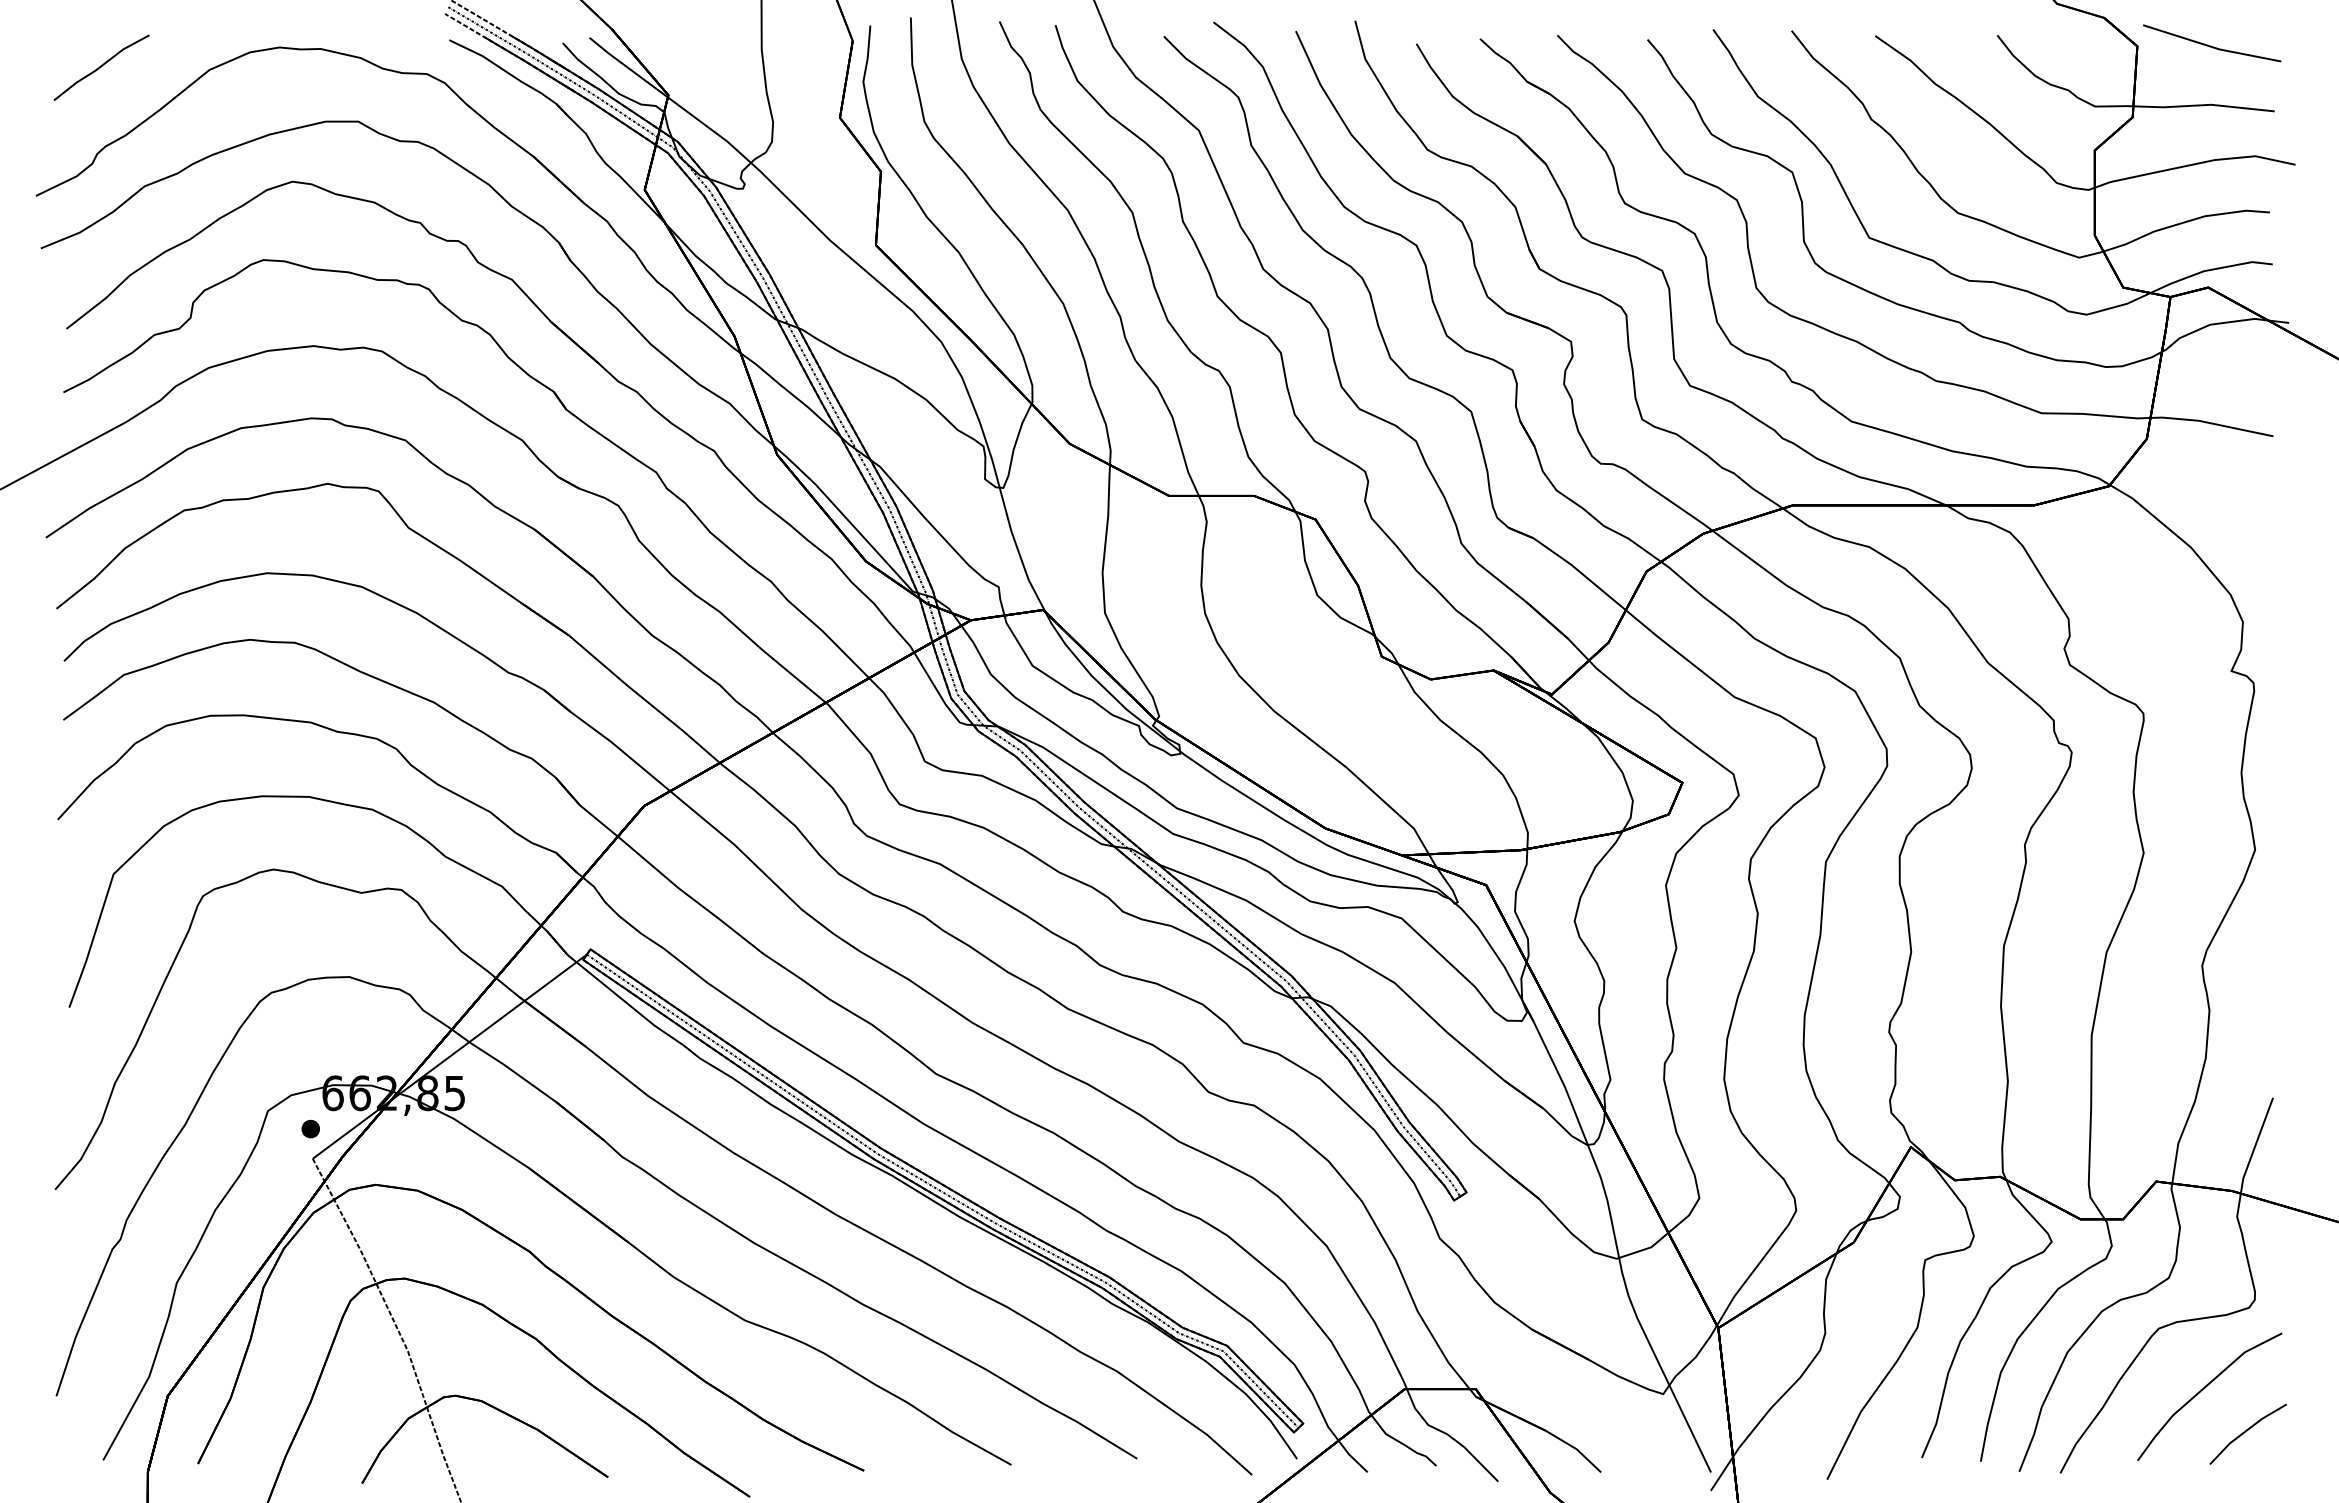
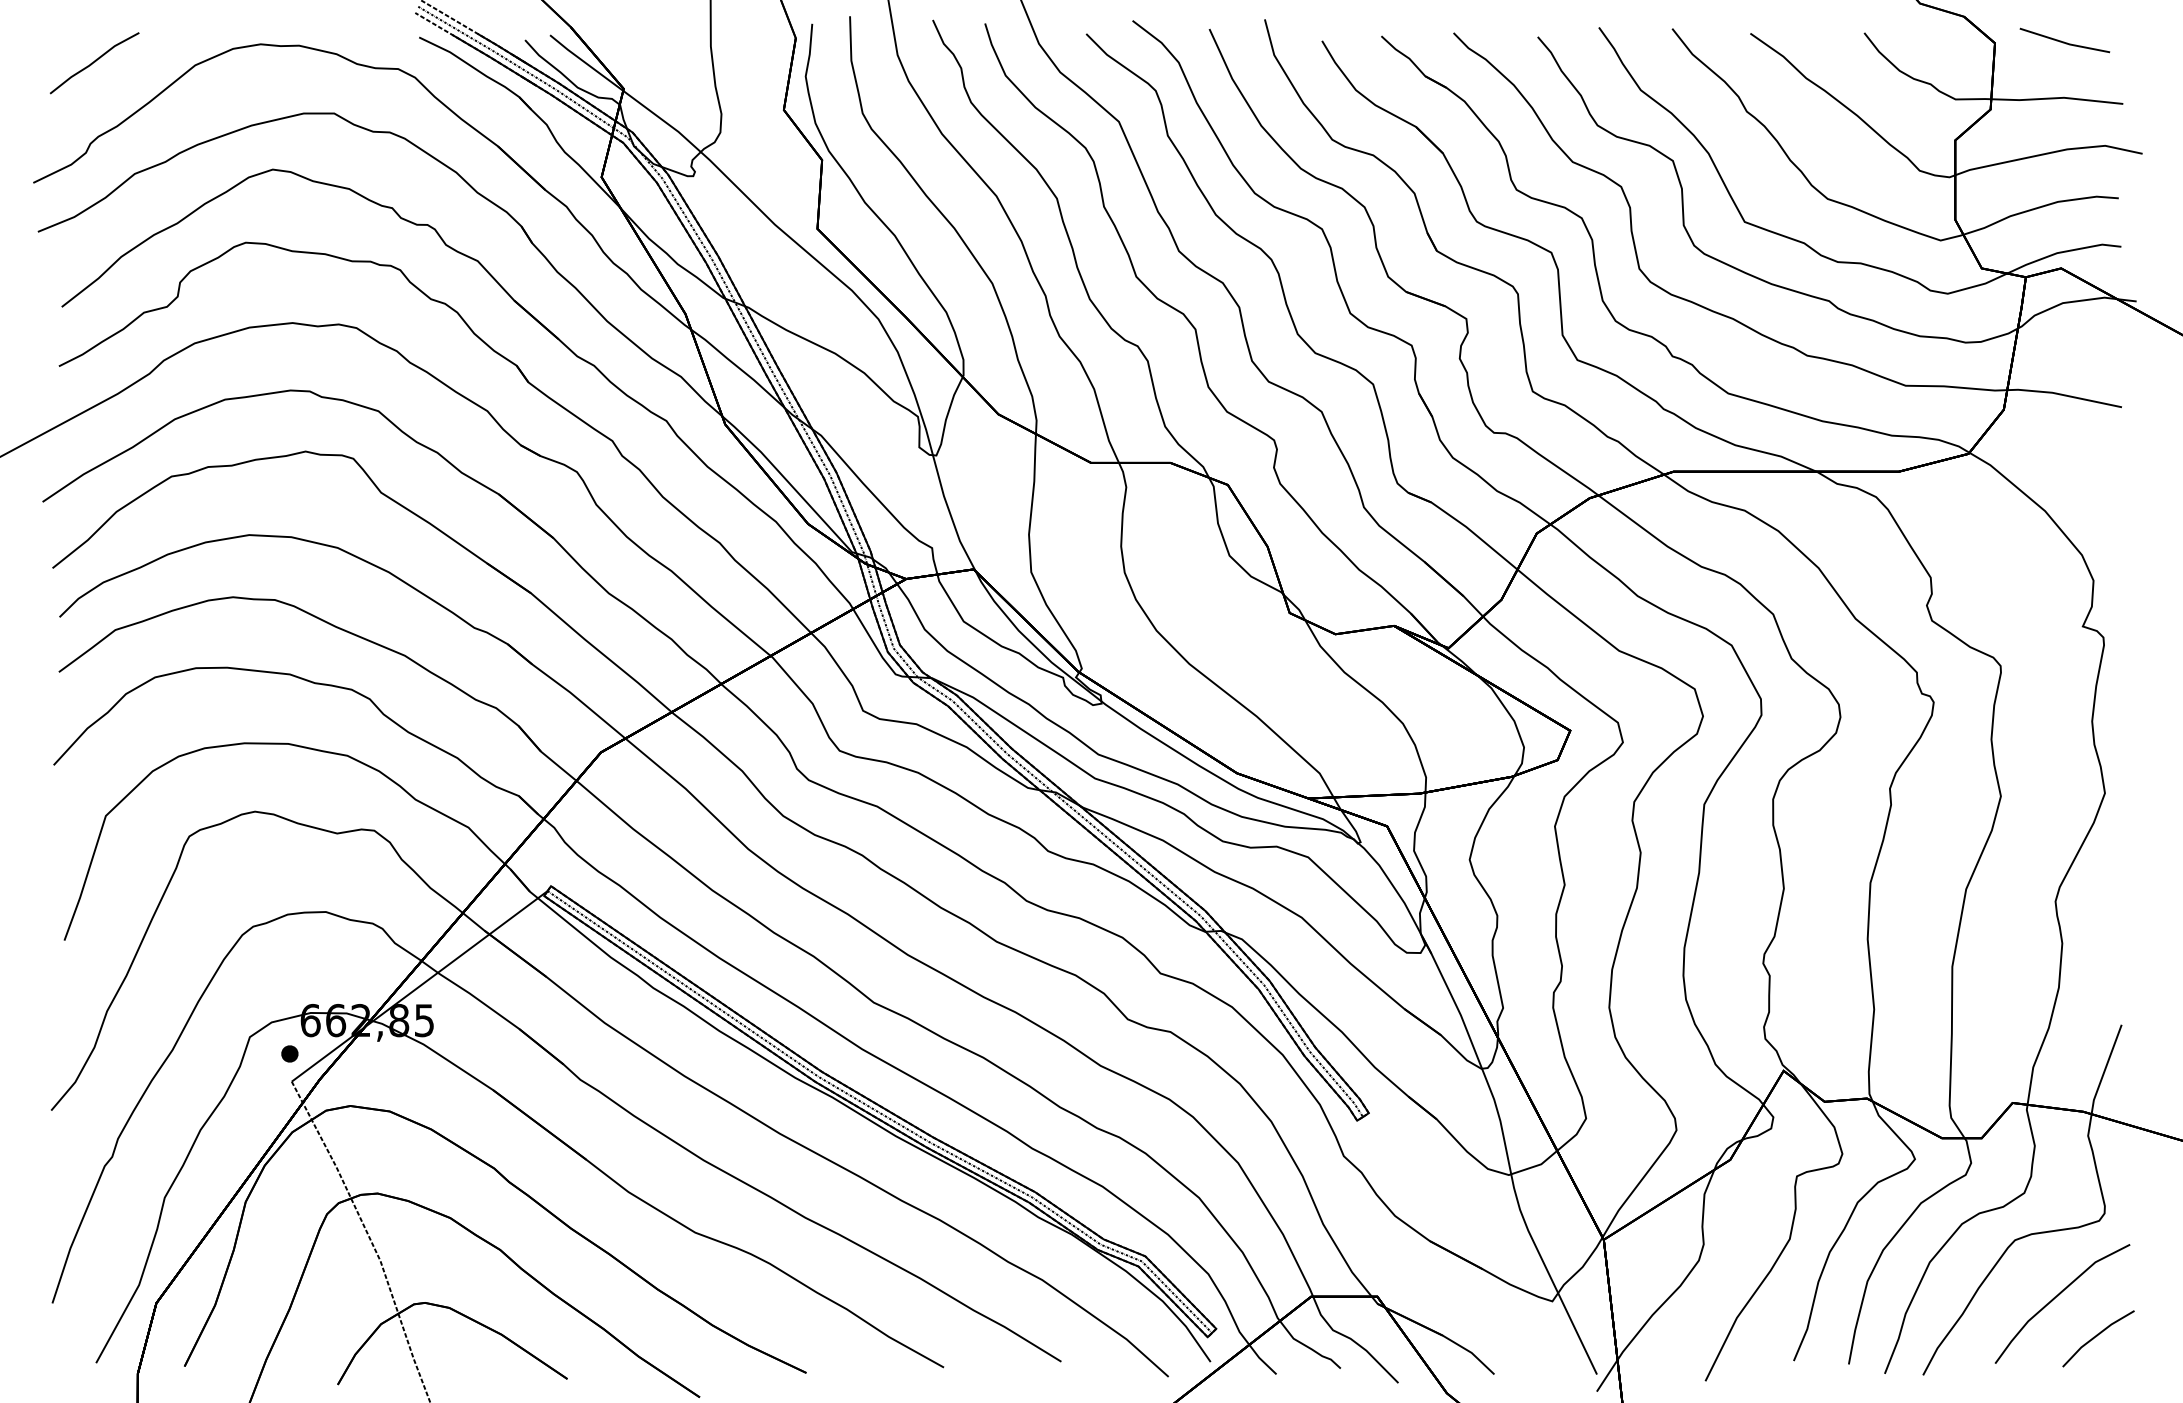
part: (2212, 43) -> (2065, 40), size x0.7

